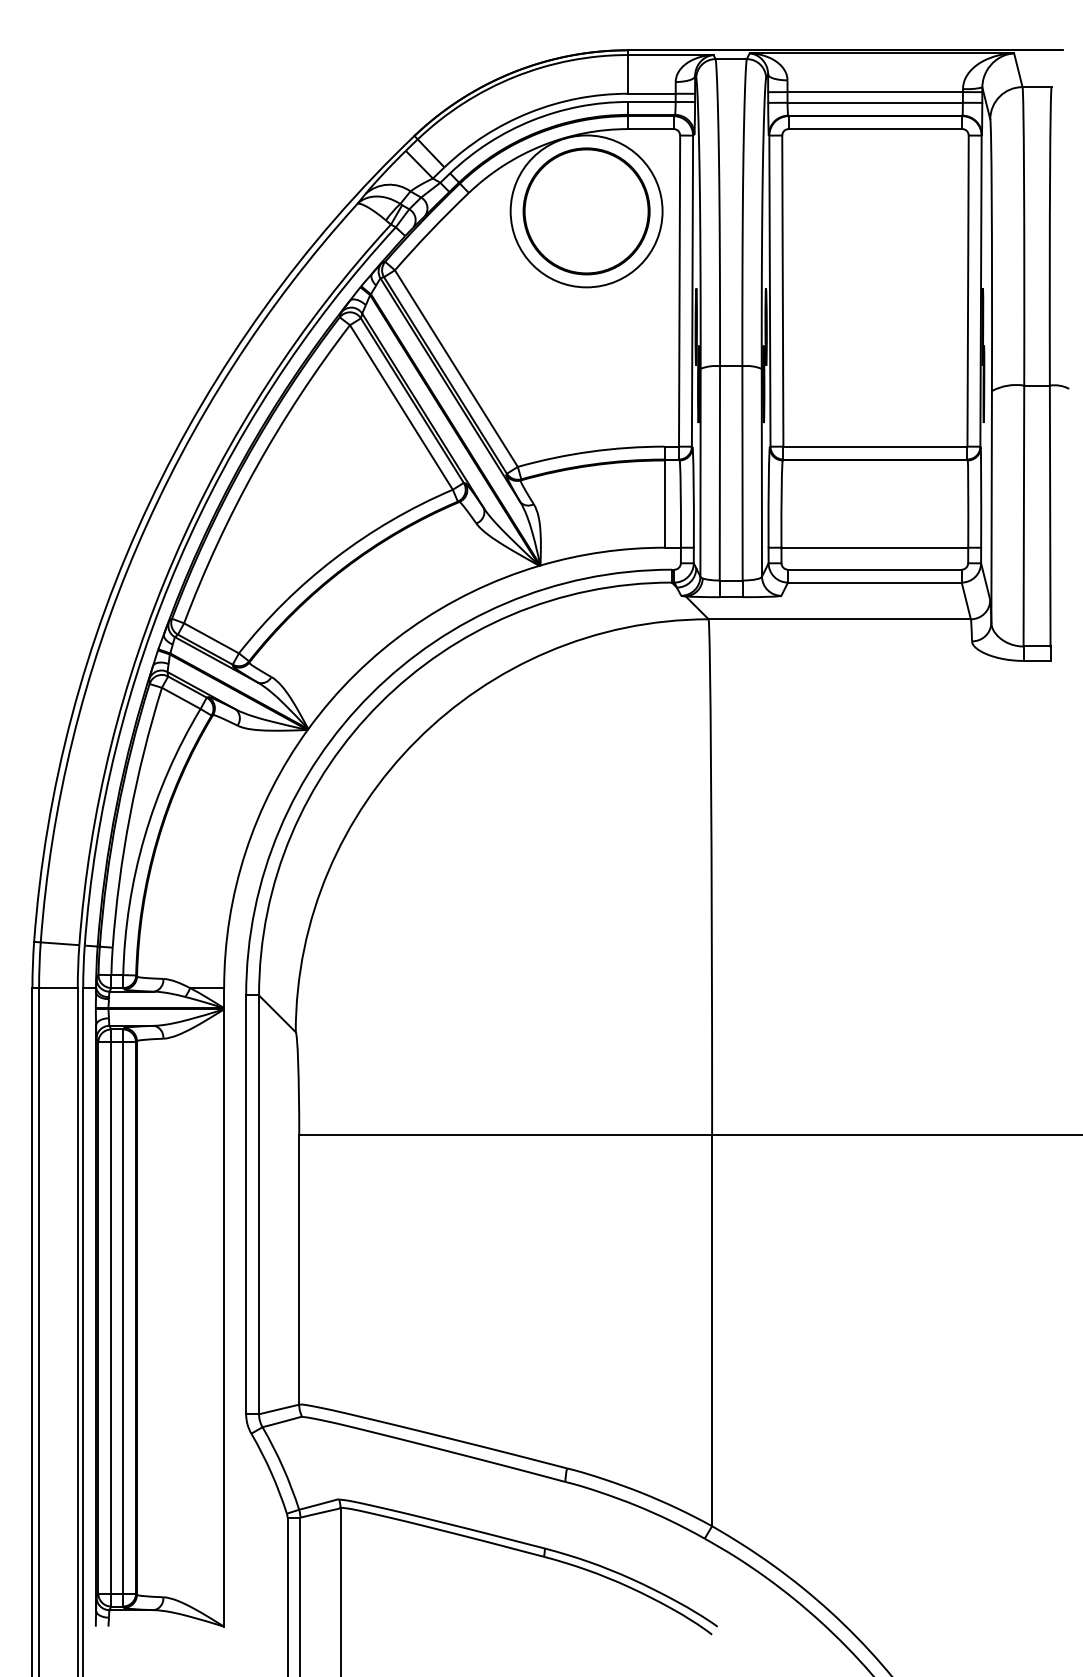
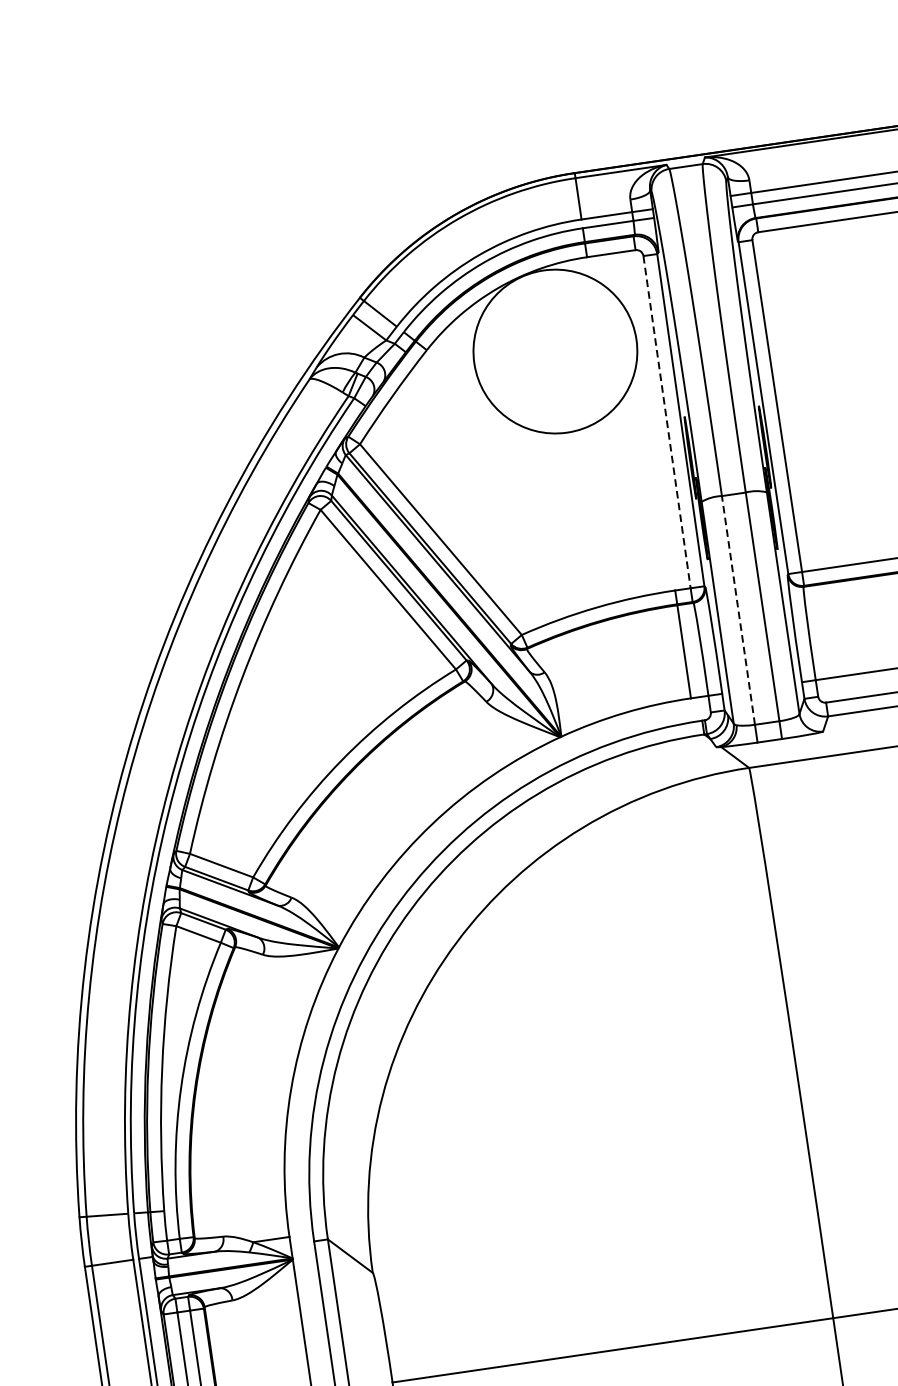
circle: (586, 211) -> (555, 351), removed
line: (679, 291) -> (667, 422), solid -> dashed
line: (719, 472) -> (737, 609), solid -> dashed

